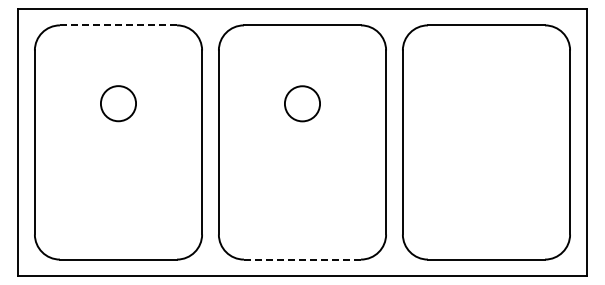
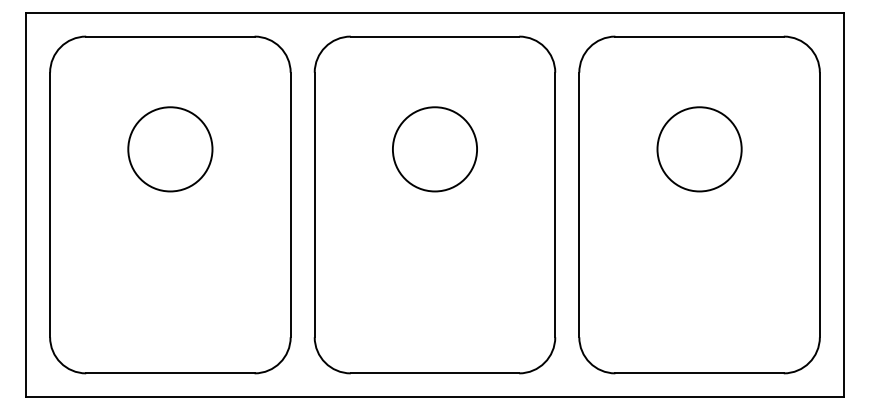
line: (118, 25) -> (170, 36), dashed -> solid
circle: (118, 103) -> (170, 148), size x1.67
circle: (302, 103) -> (435, 148), size x1.67
circle: (486, 103) -> (699, 148), added
line: (302, 259) -> (435, 373), dashed -> solid

